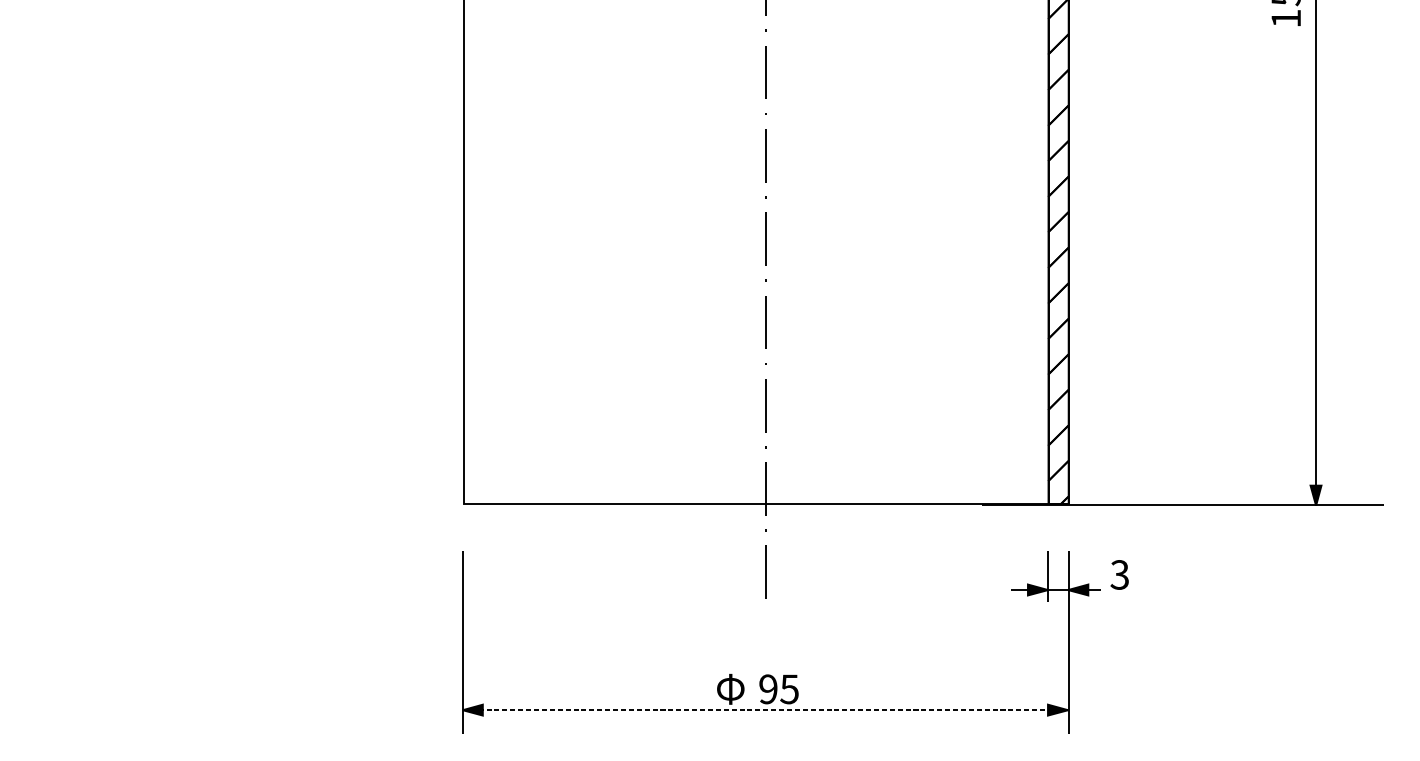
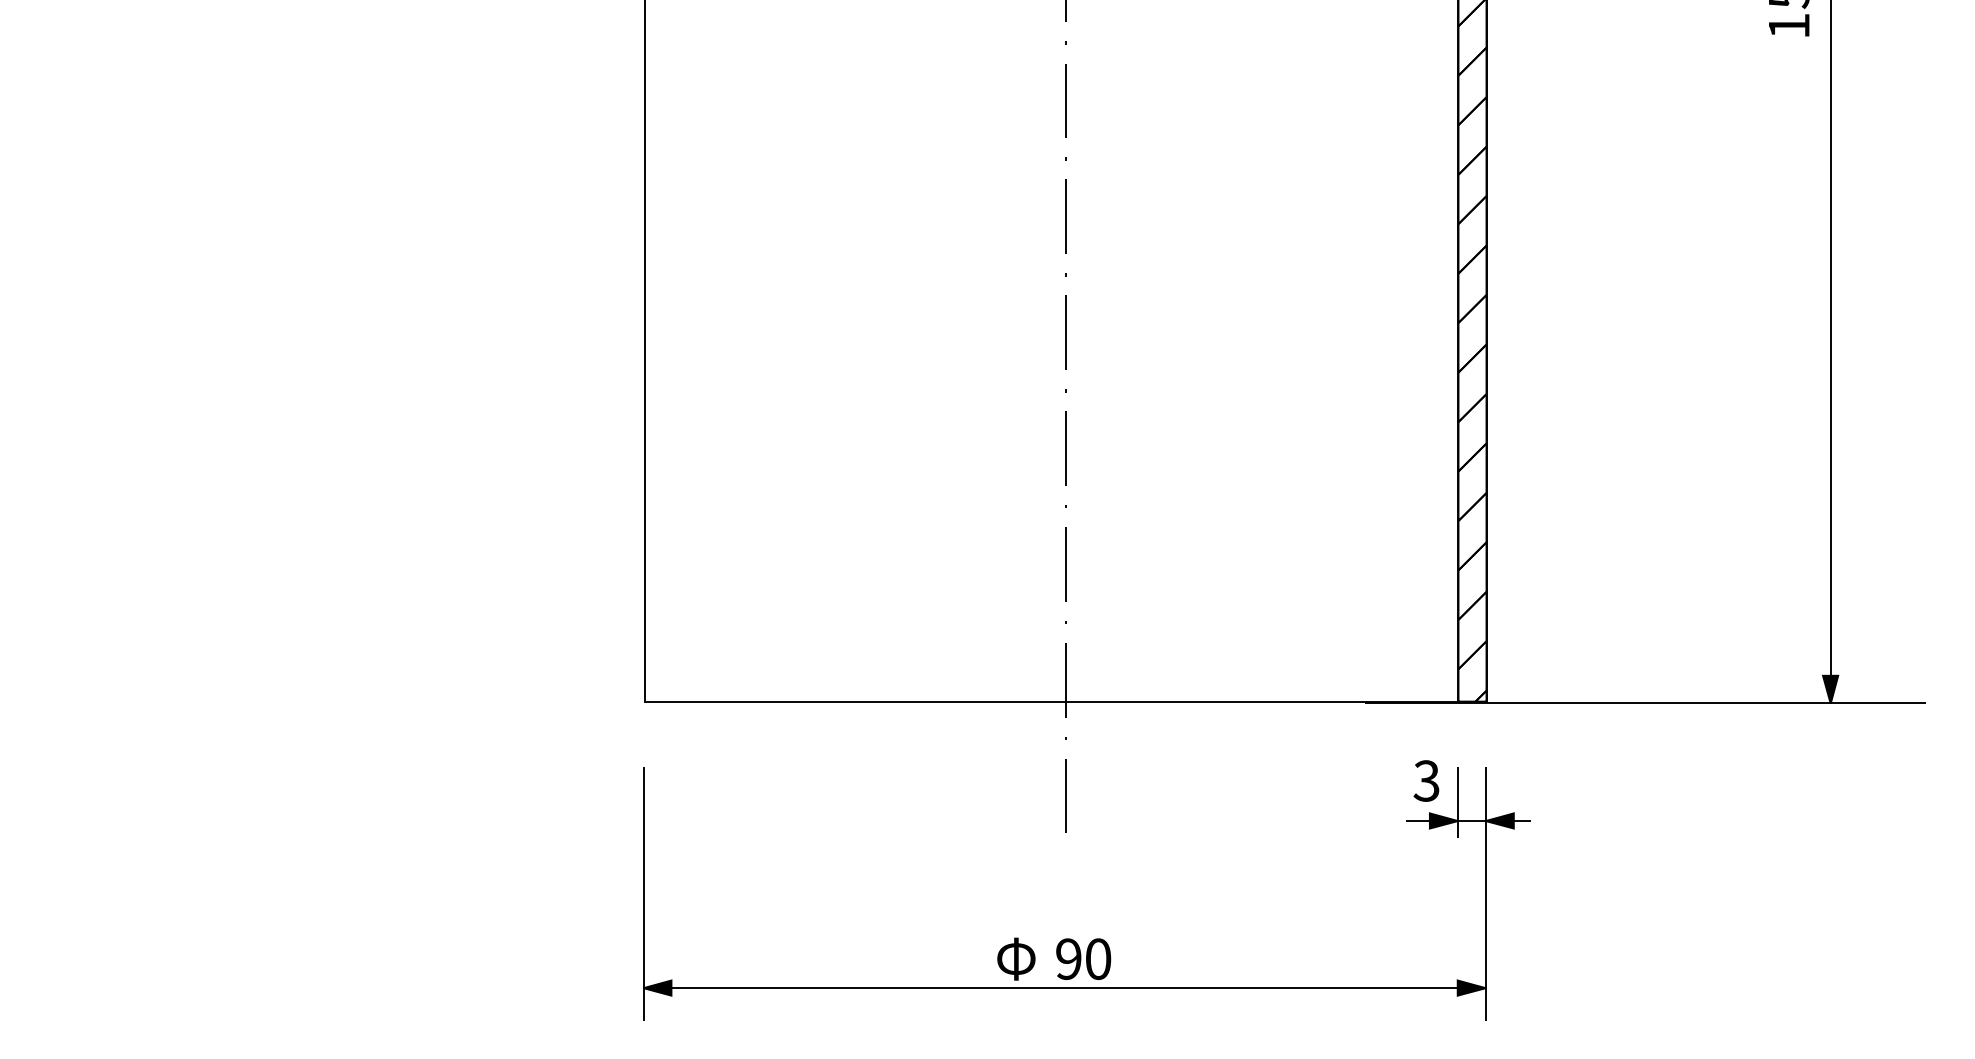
text: (1119, 574) -> (1426, 780), moved
text: (789, 688) -> (1098, 958), 5 -> 0
line: (766, 710) -> (1065, 988), dashed -> solid

